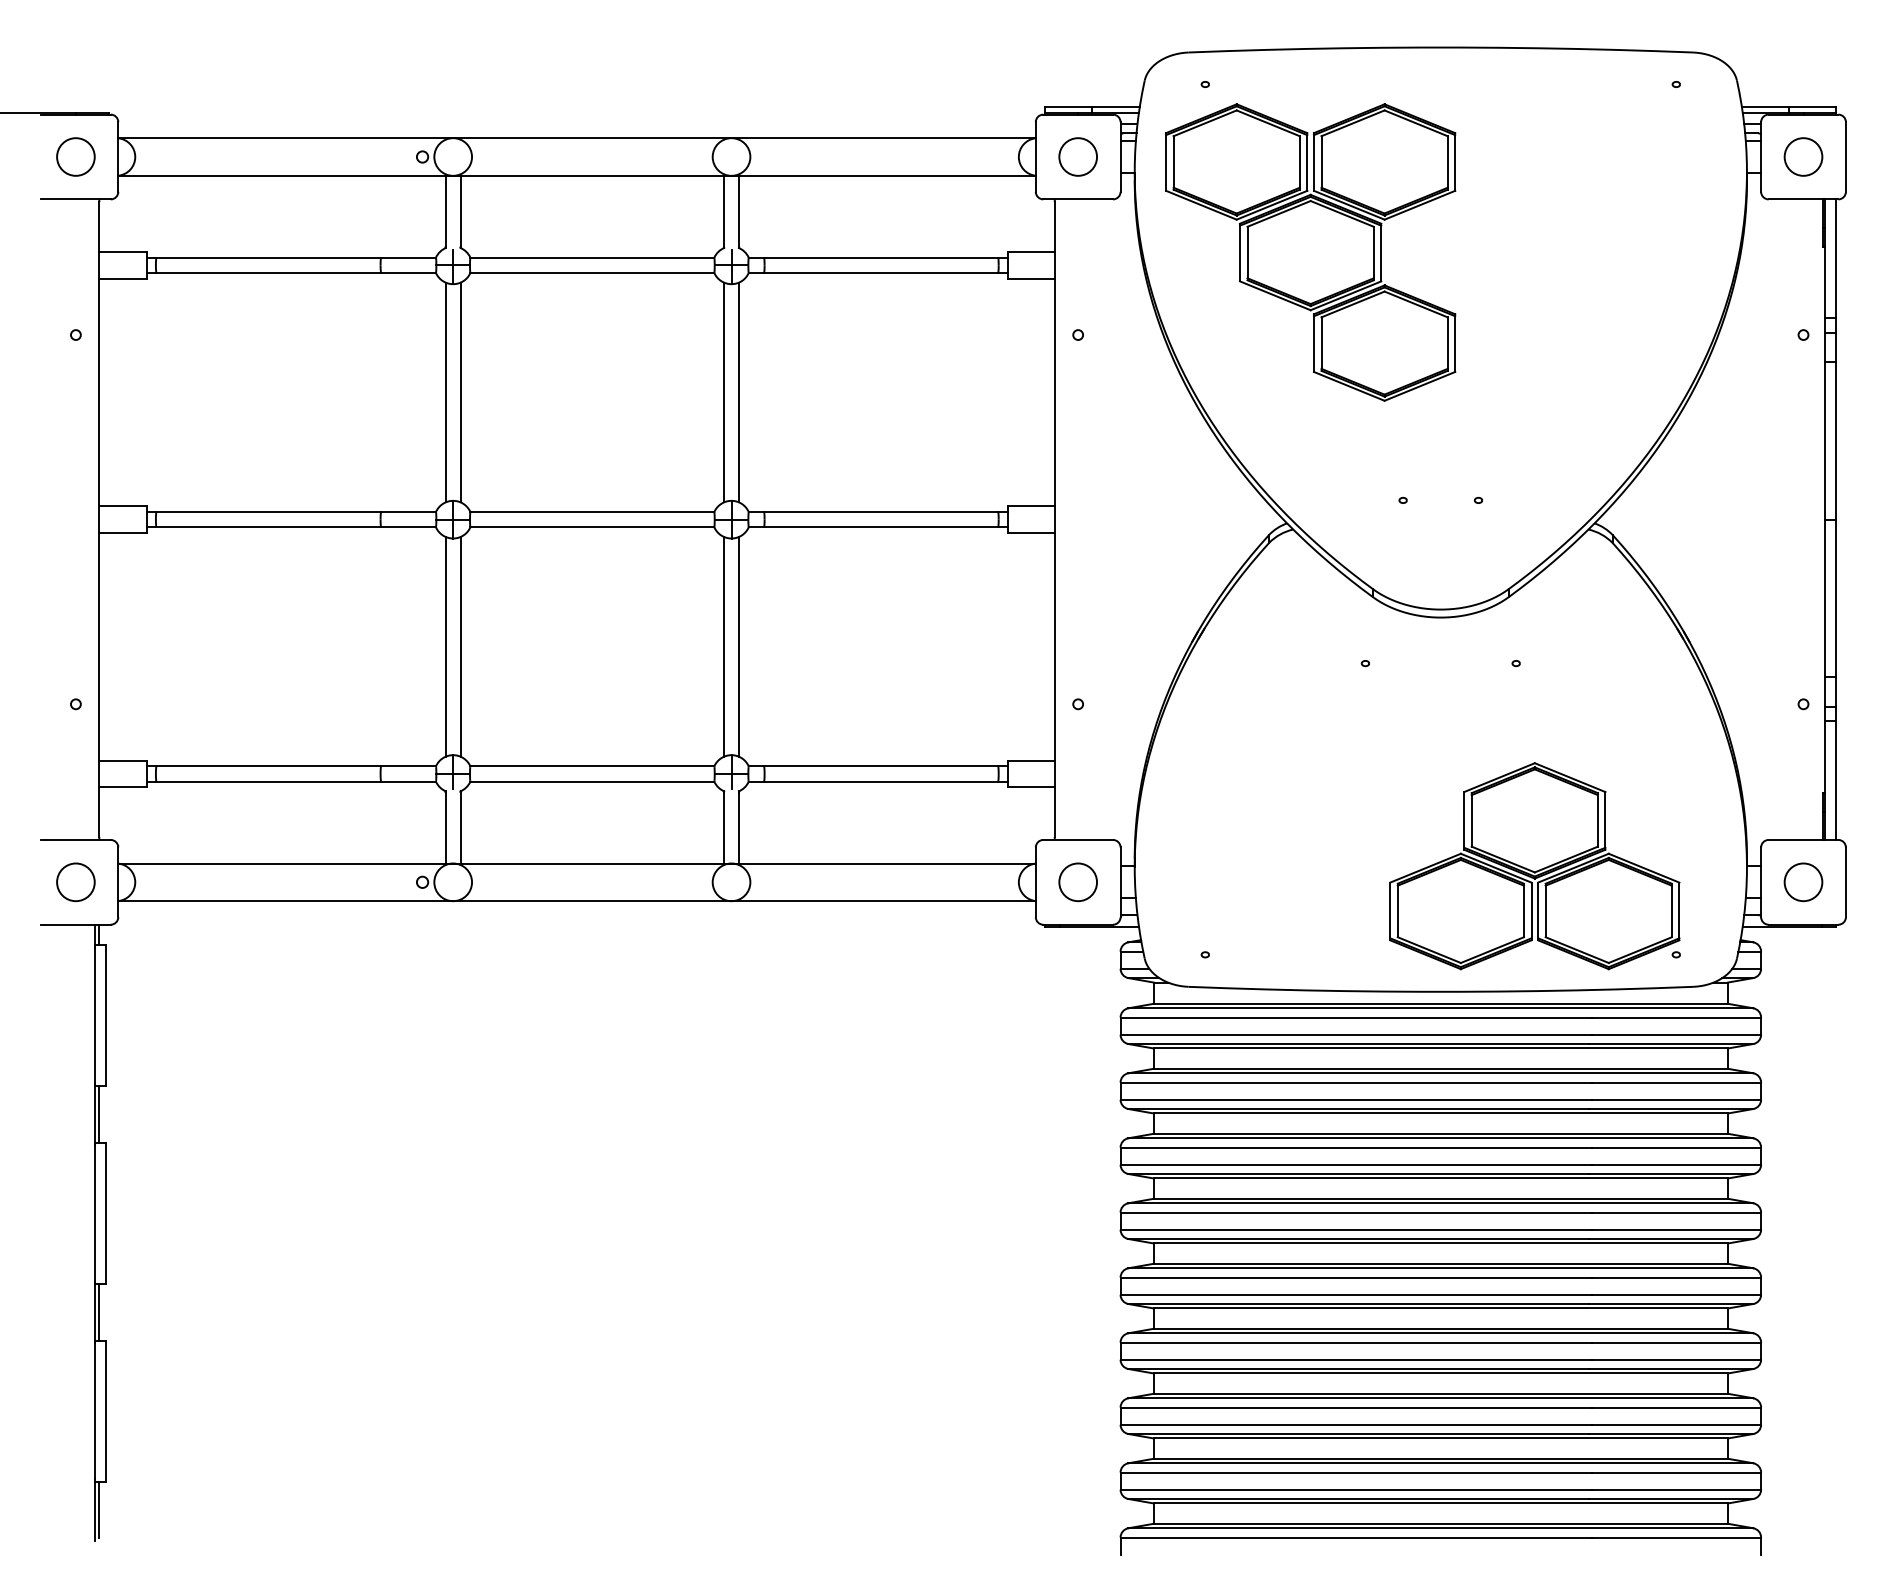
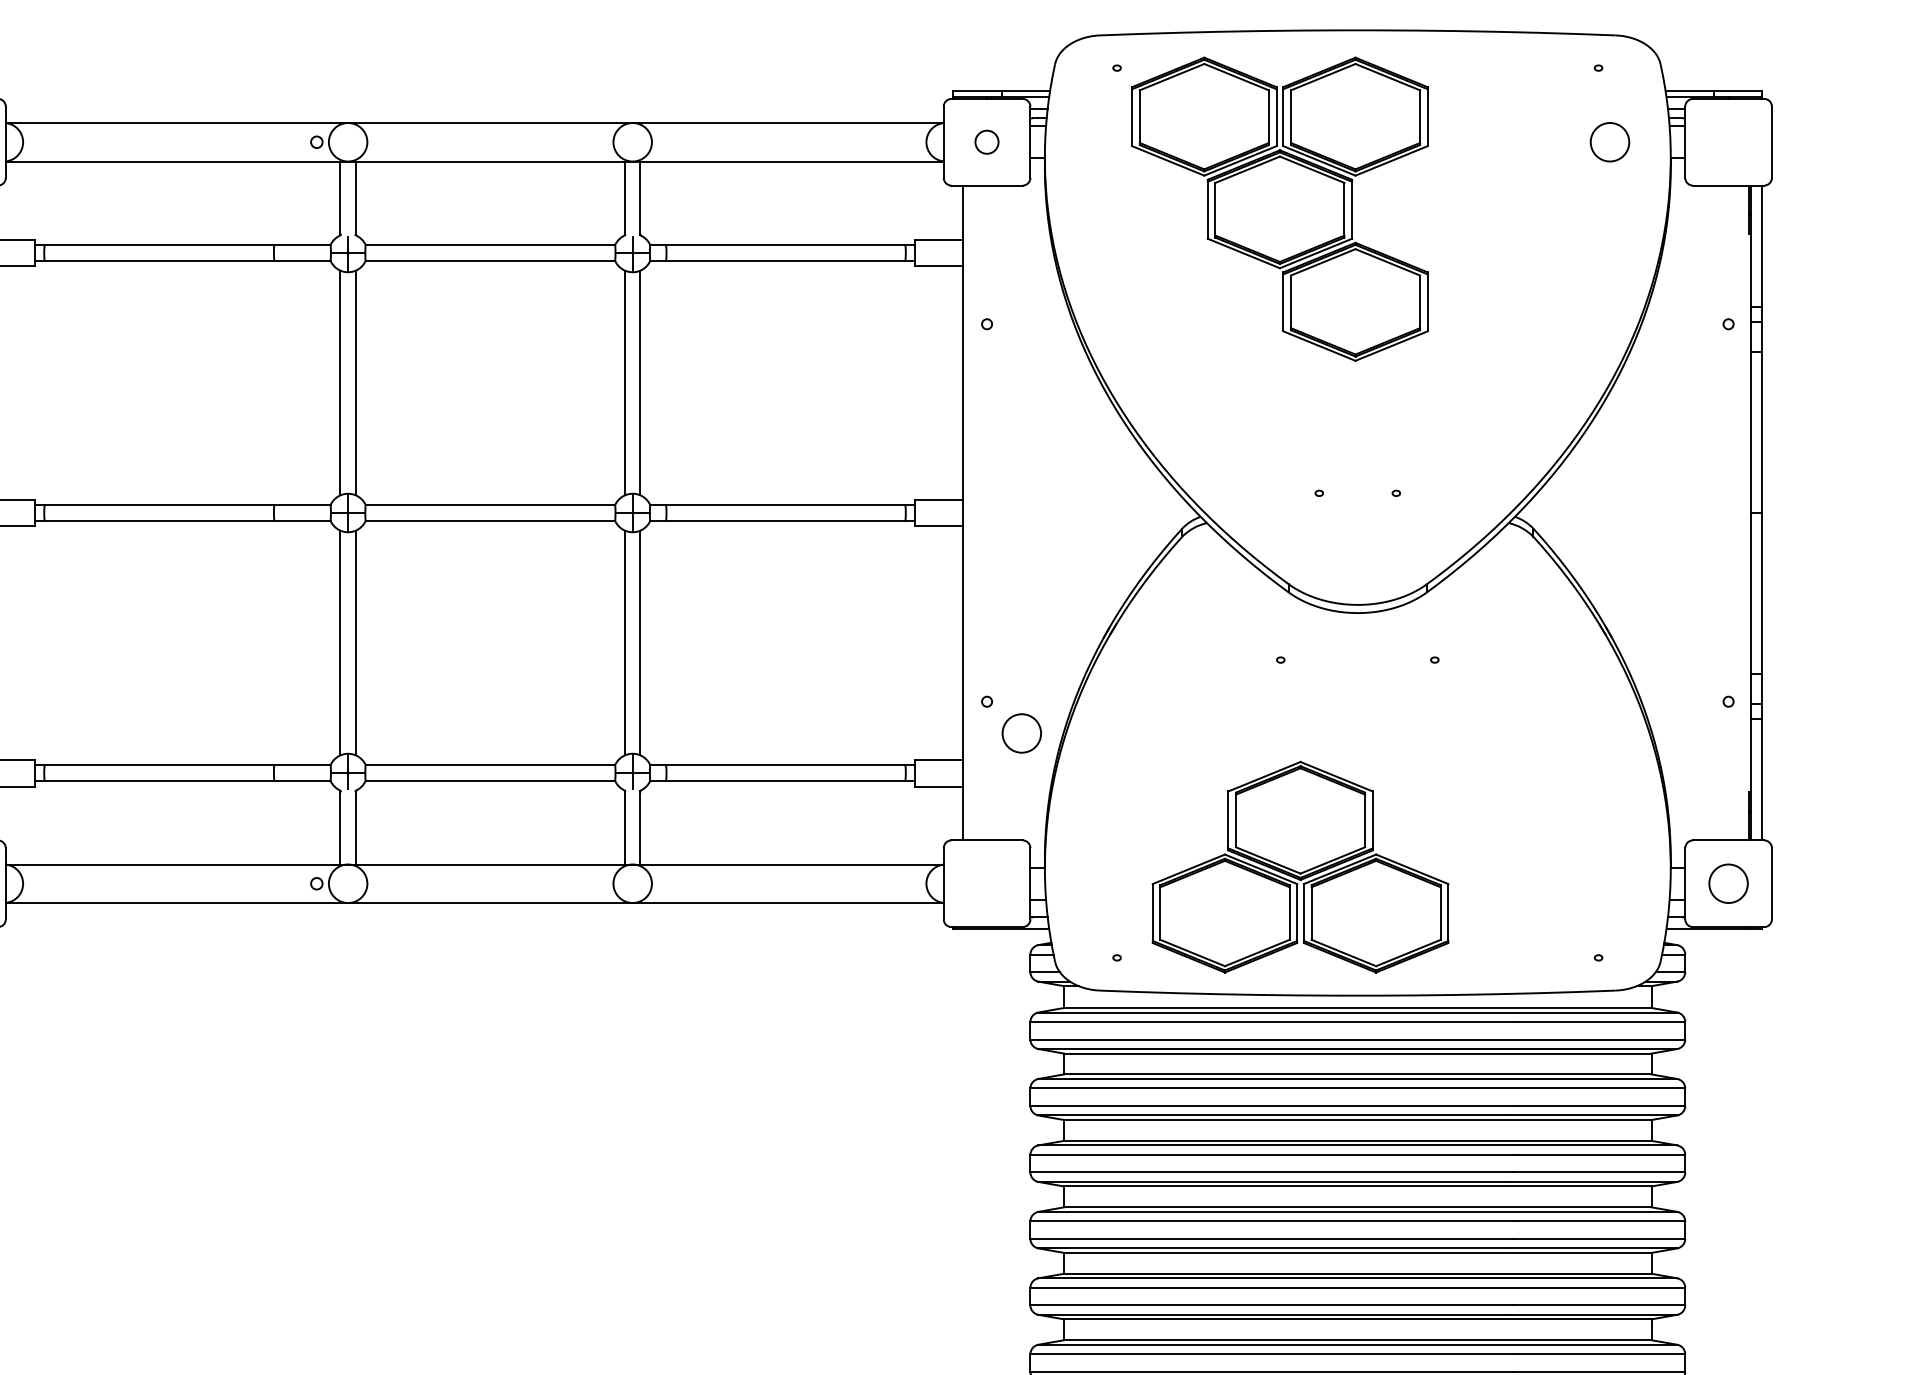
circle: (1077, 156) -> (986, 141), size x0.6
circle: (1803, 156) -> (1609, 141), moved
part: (1310, 252) -> (1279, 209), moved
part: (1534, 866) -> (1300, 867), moved
circle: (1077, 882) -> (1021, 733), moved

